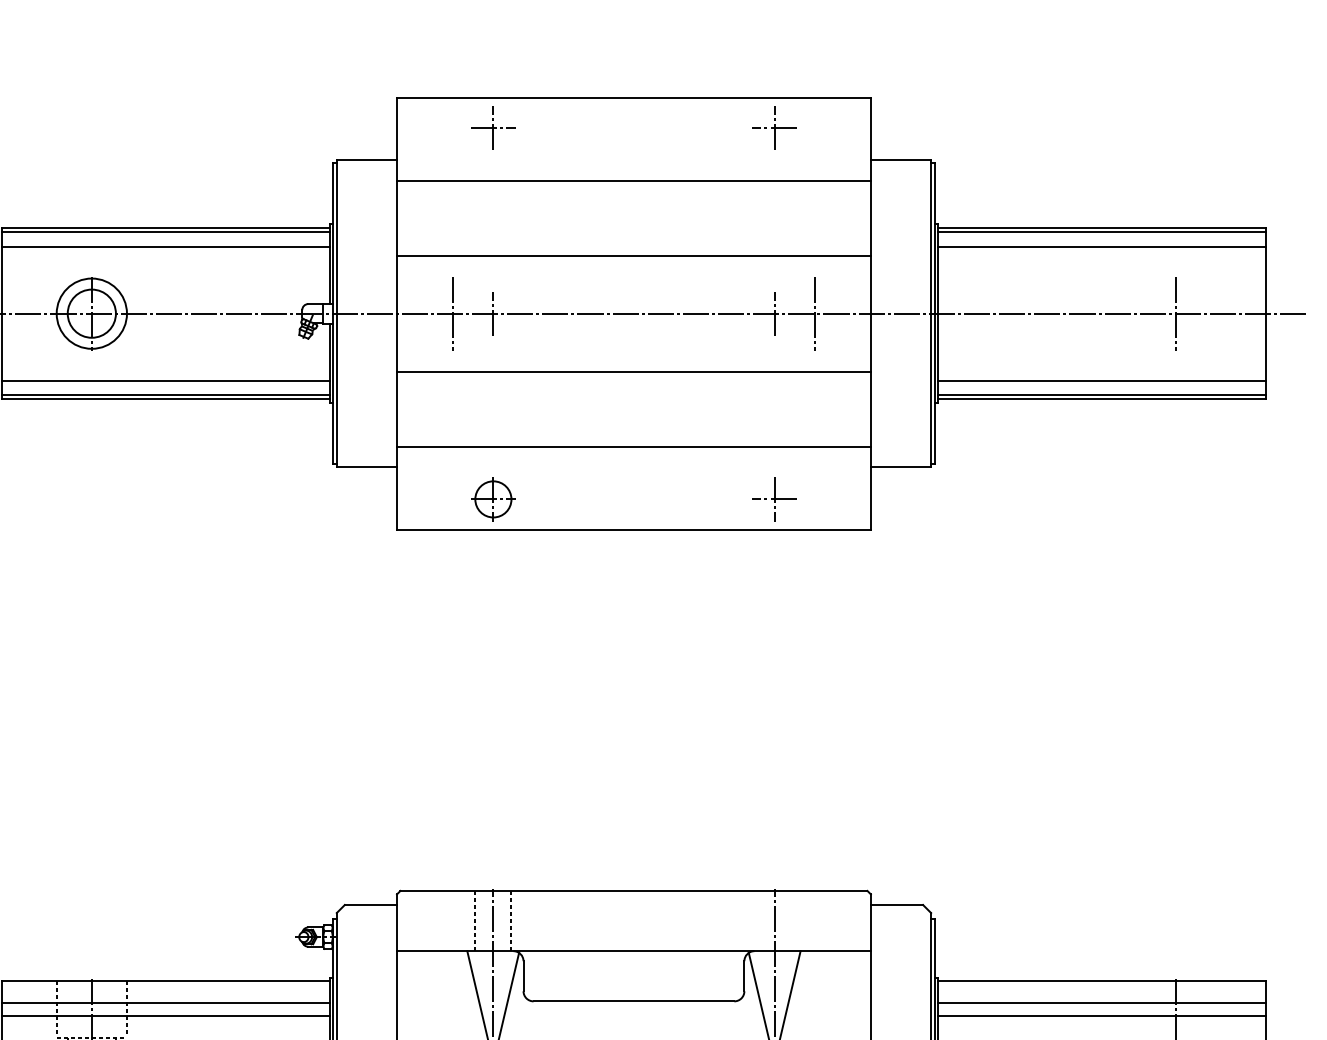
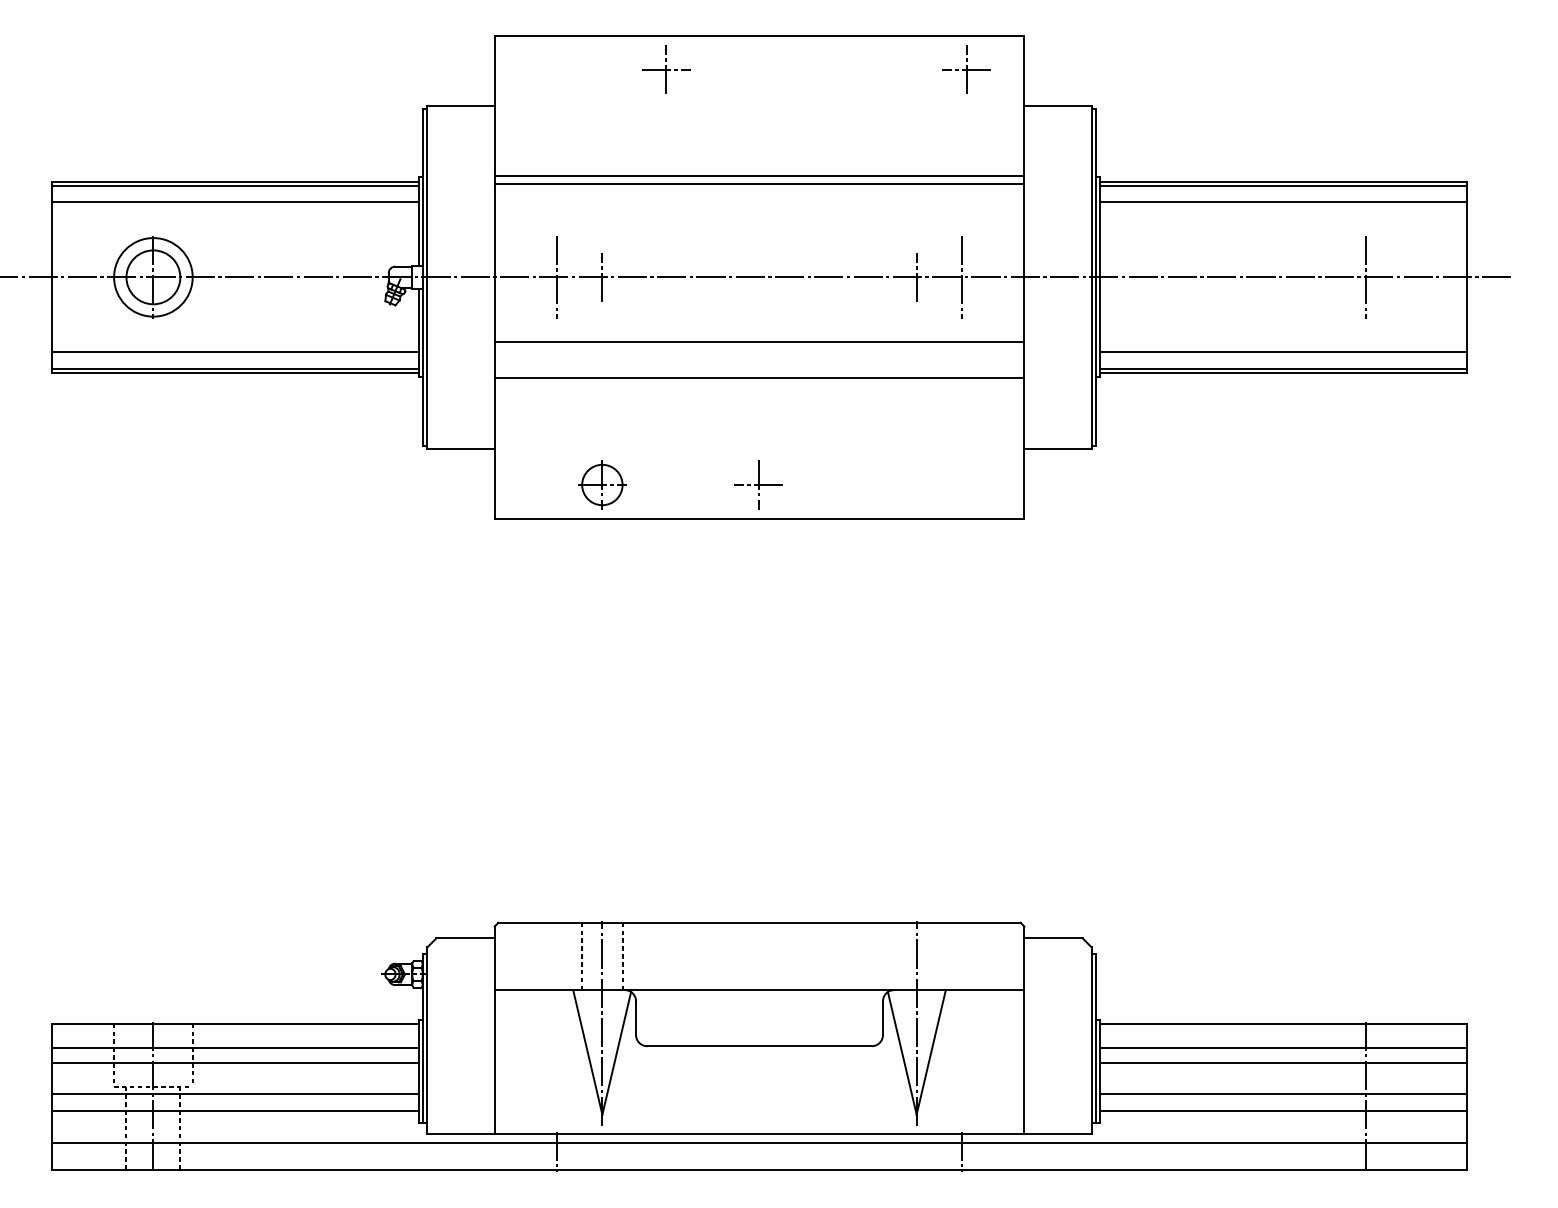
part: (493, 127) -> (666, 69), moved
part: (774, 127) -> (966, 69), moved
line: (633, 180) -> (759, 183), moved
line: (633, 255) -> (759, 175), moved
line: (633, 446) -> (759, 377), moved
part: (774, 498) -> (758, 484), moved

